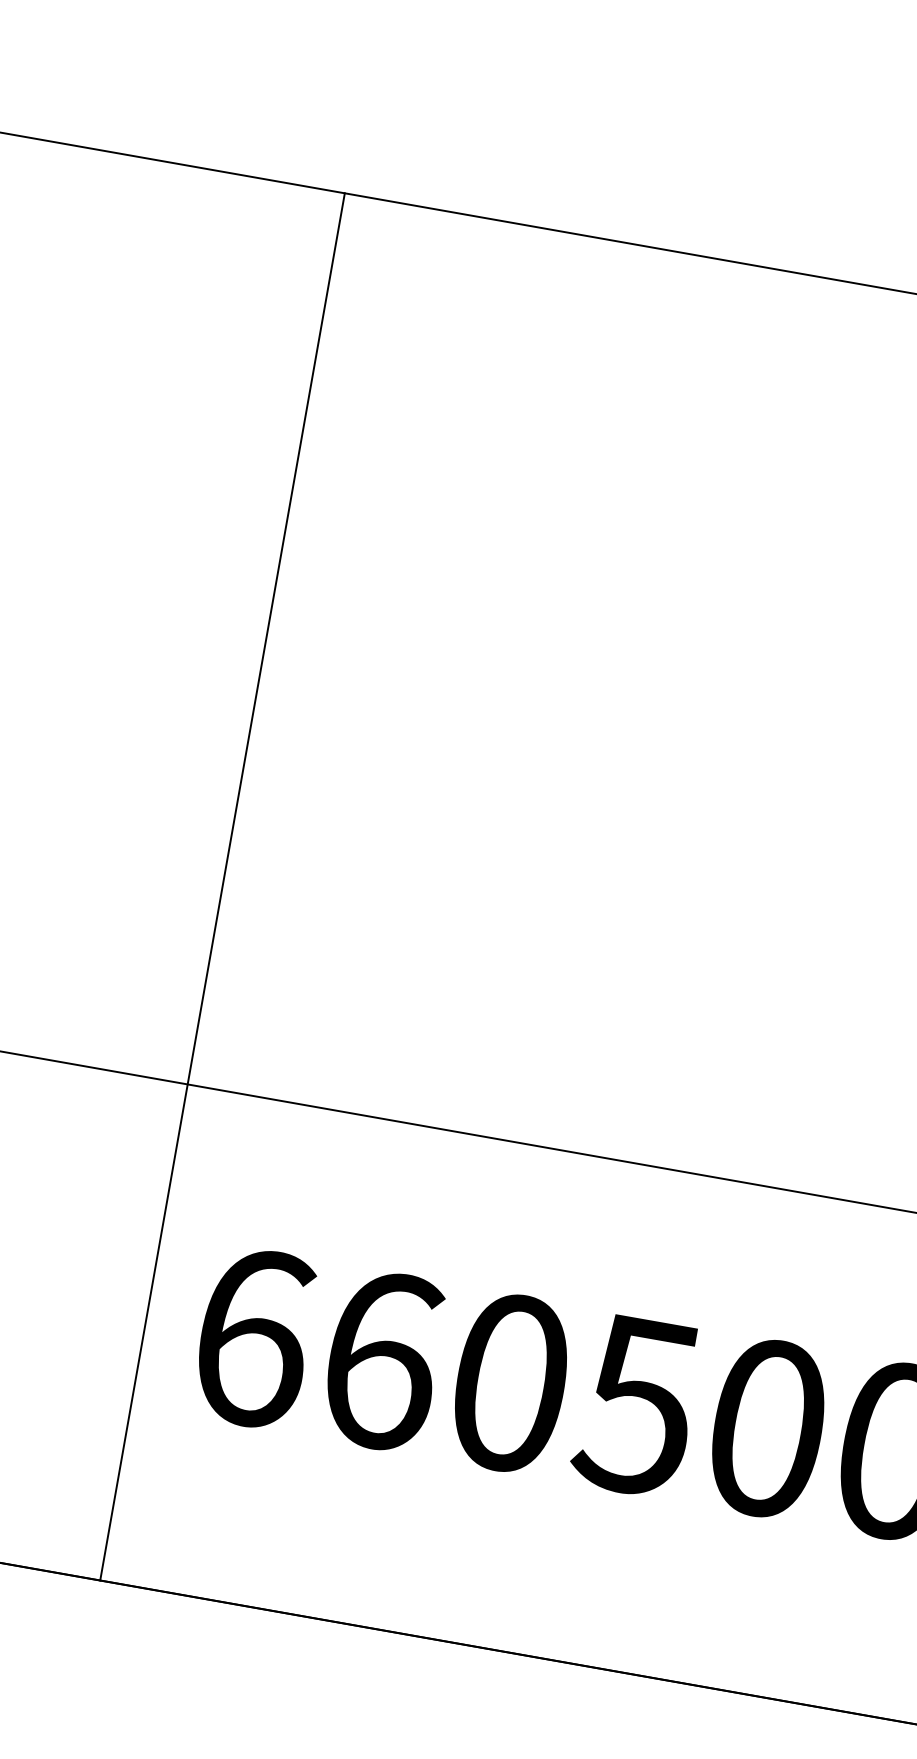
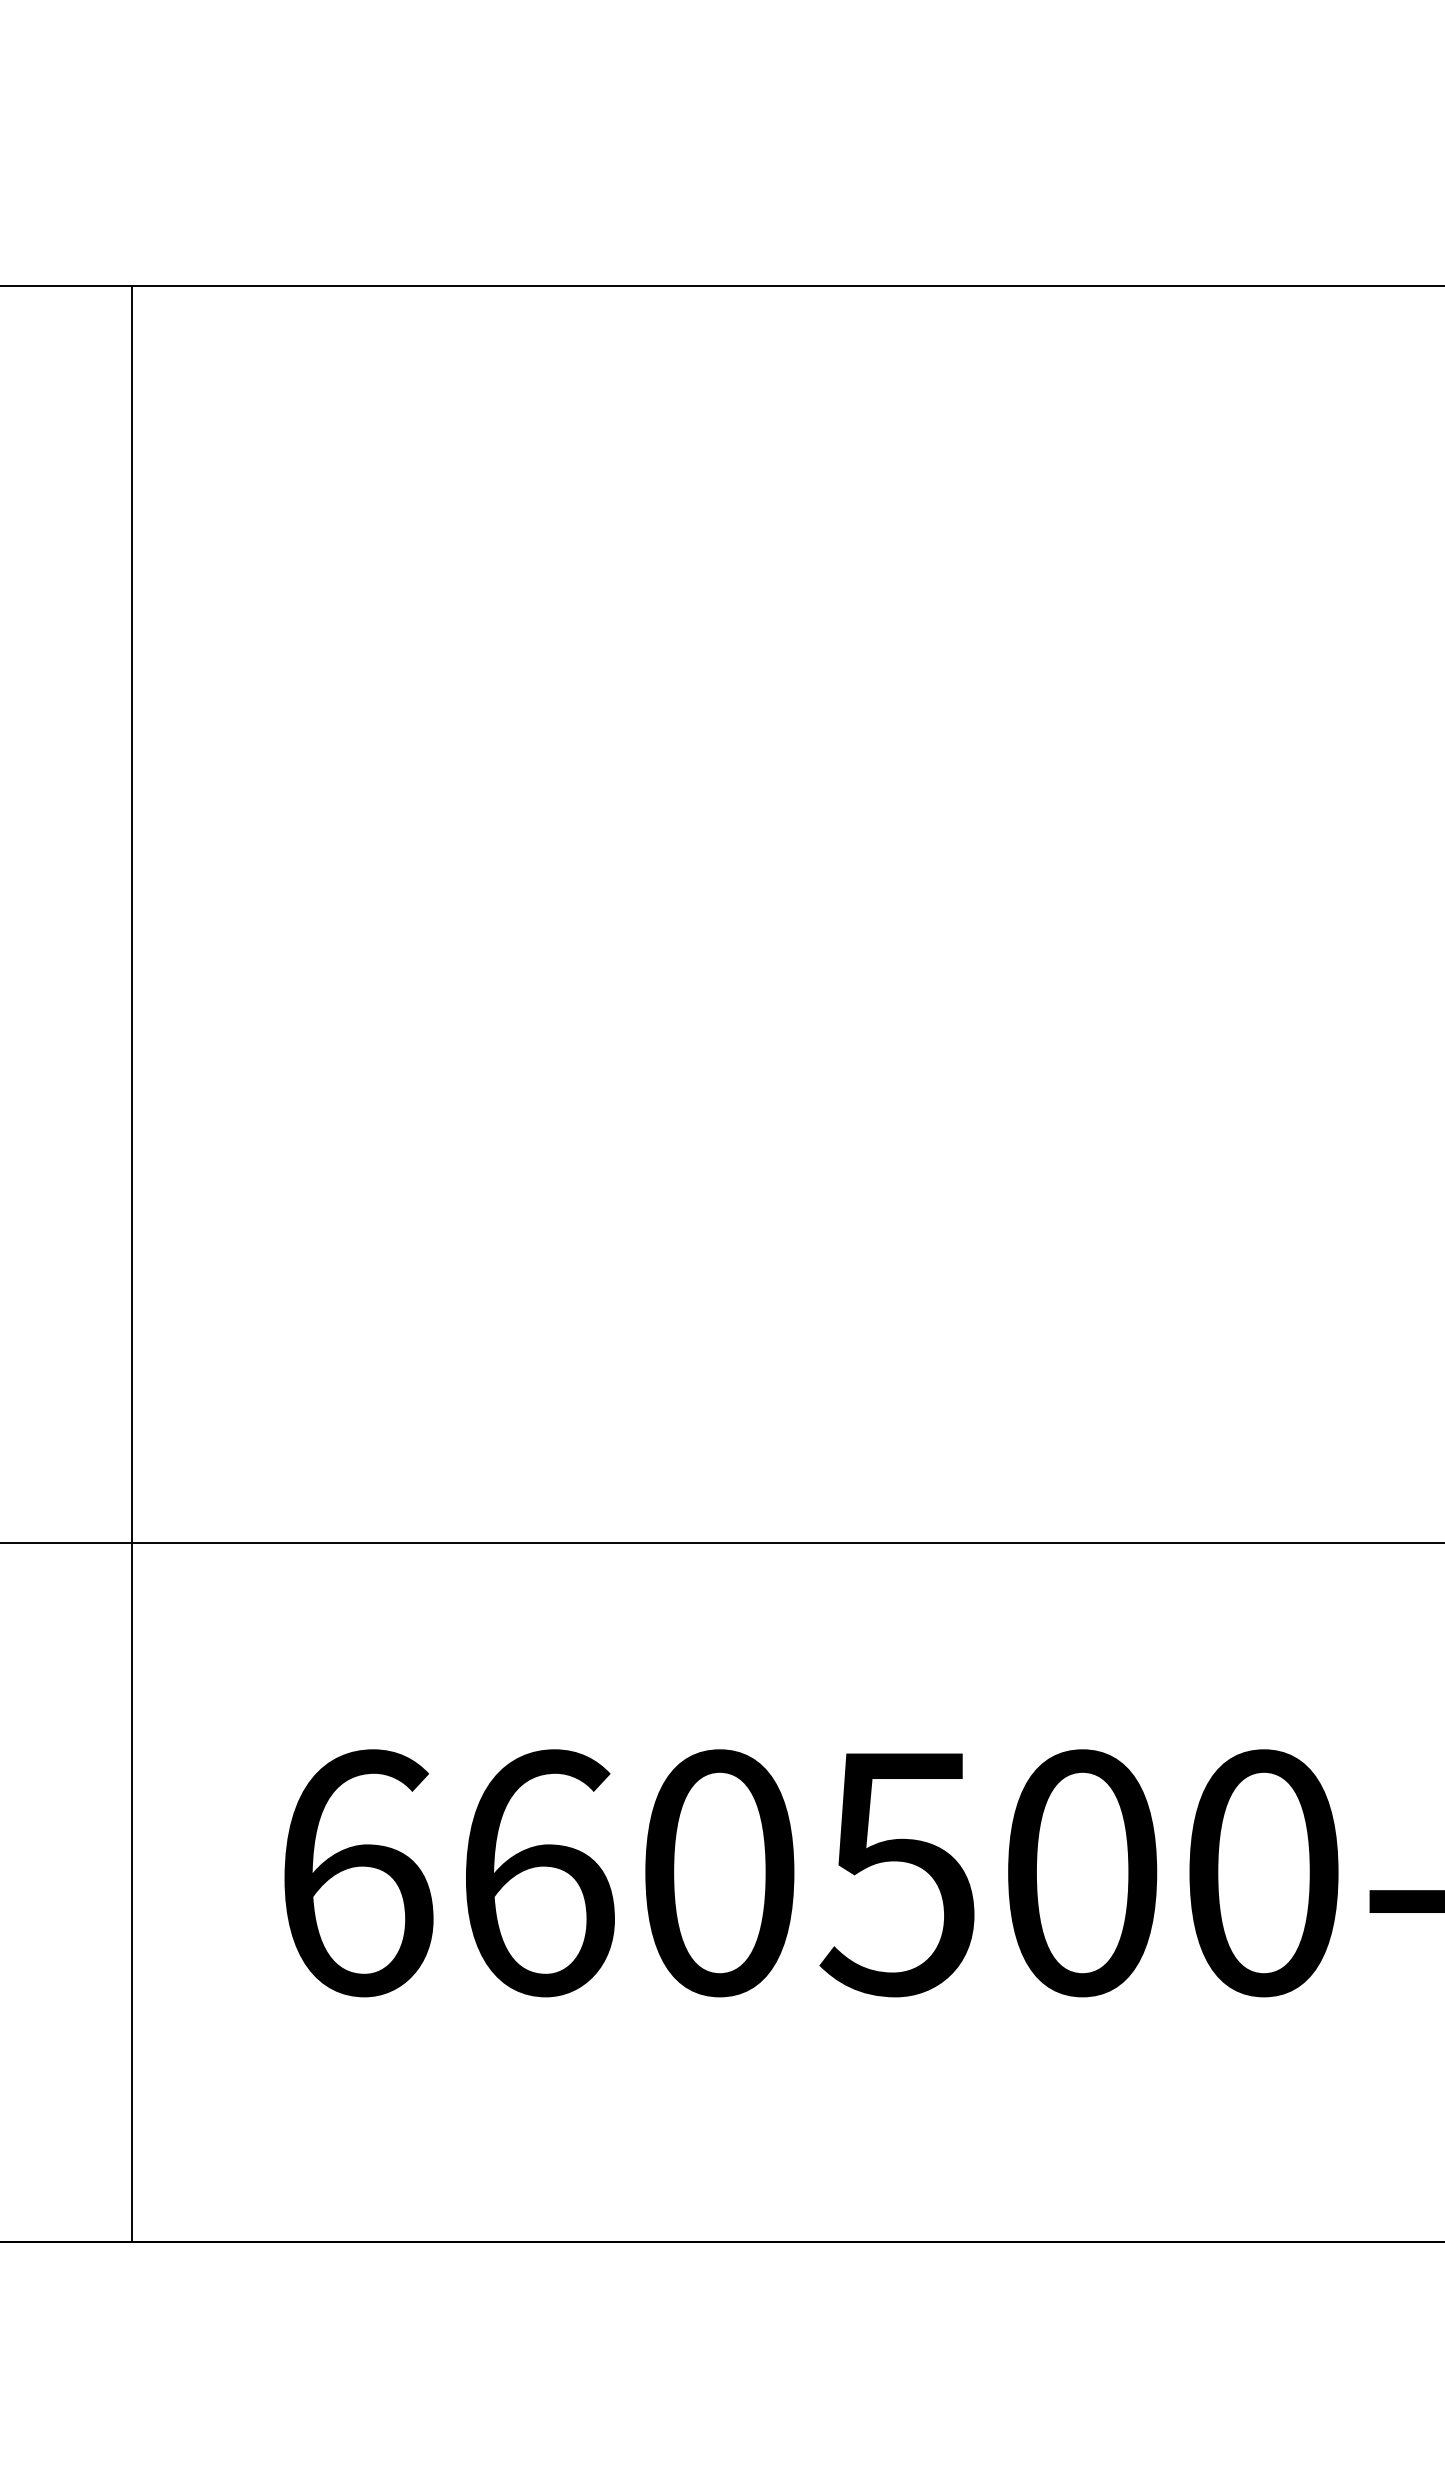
line: (222, 886) -> (131, 1263), moved

